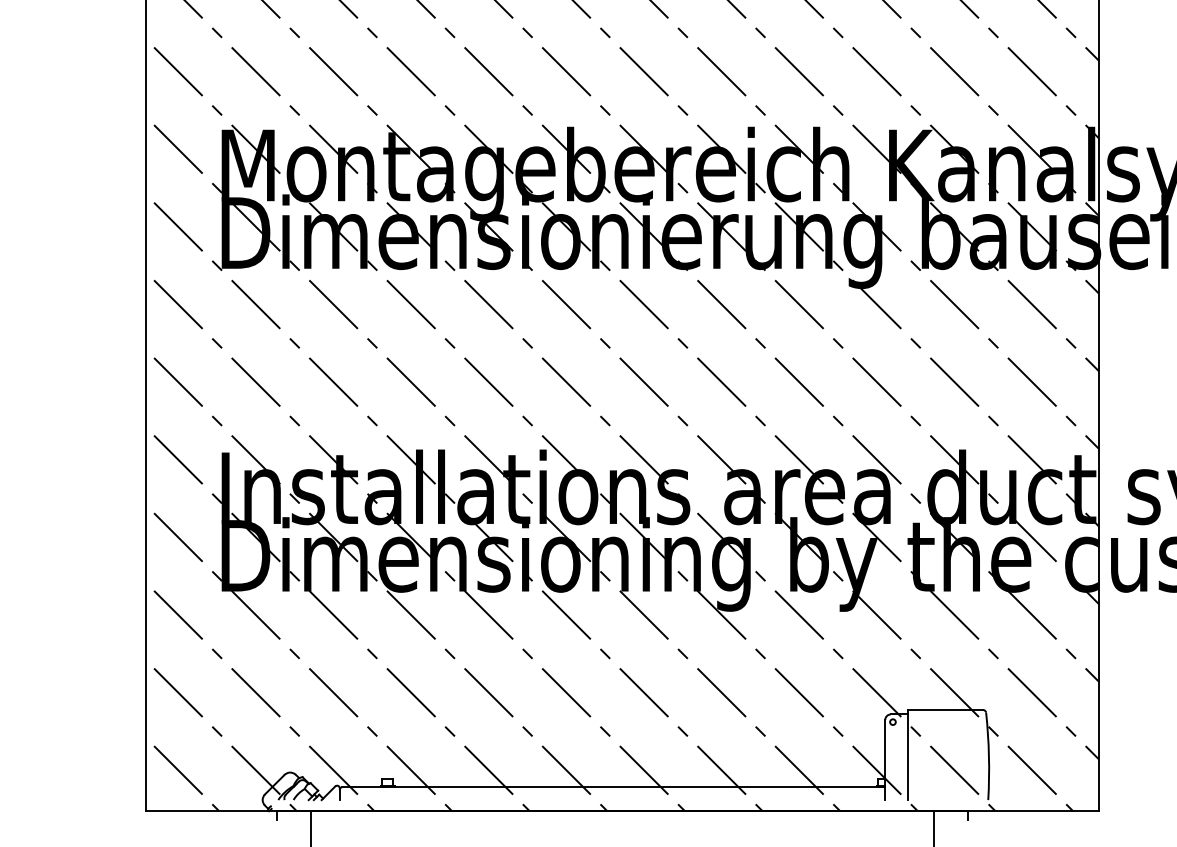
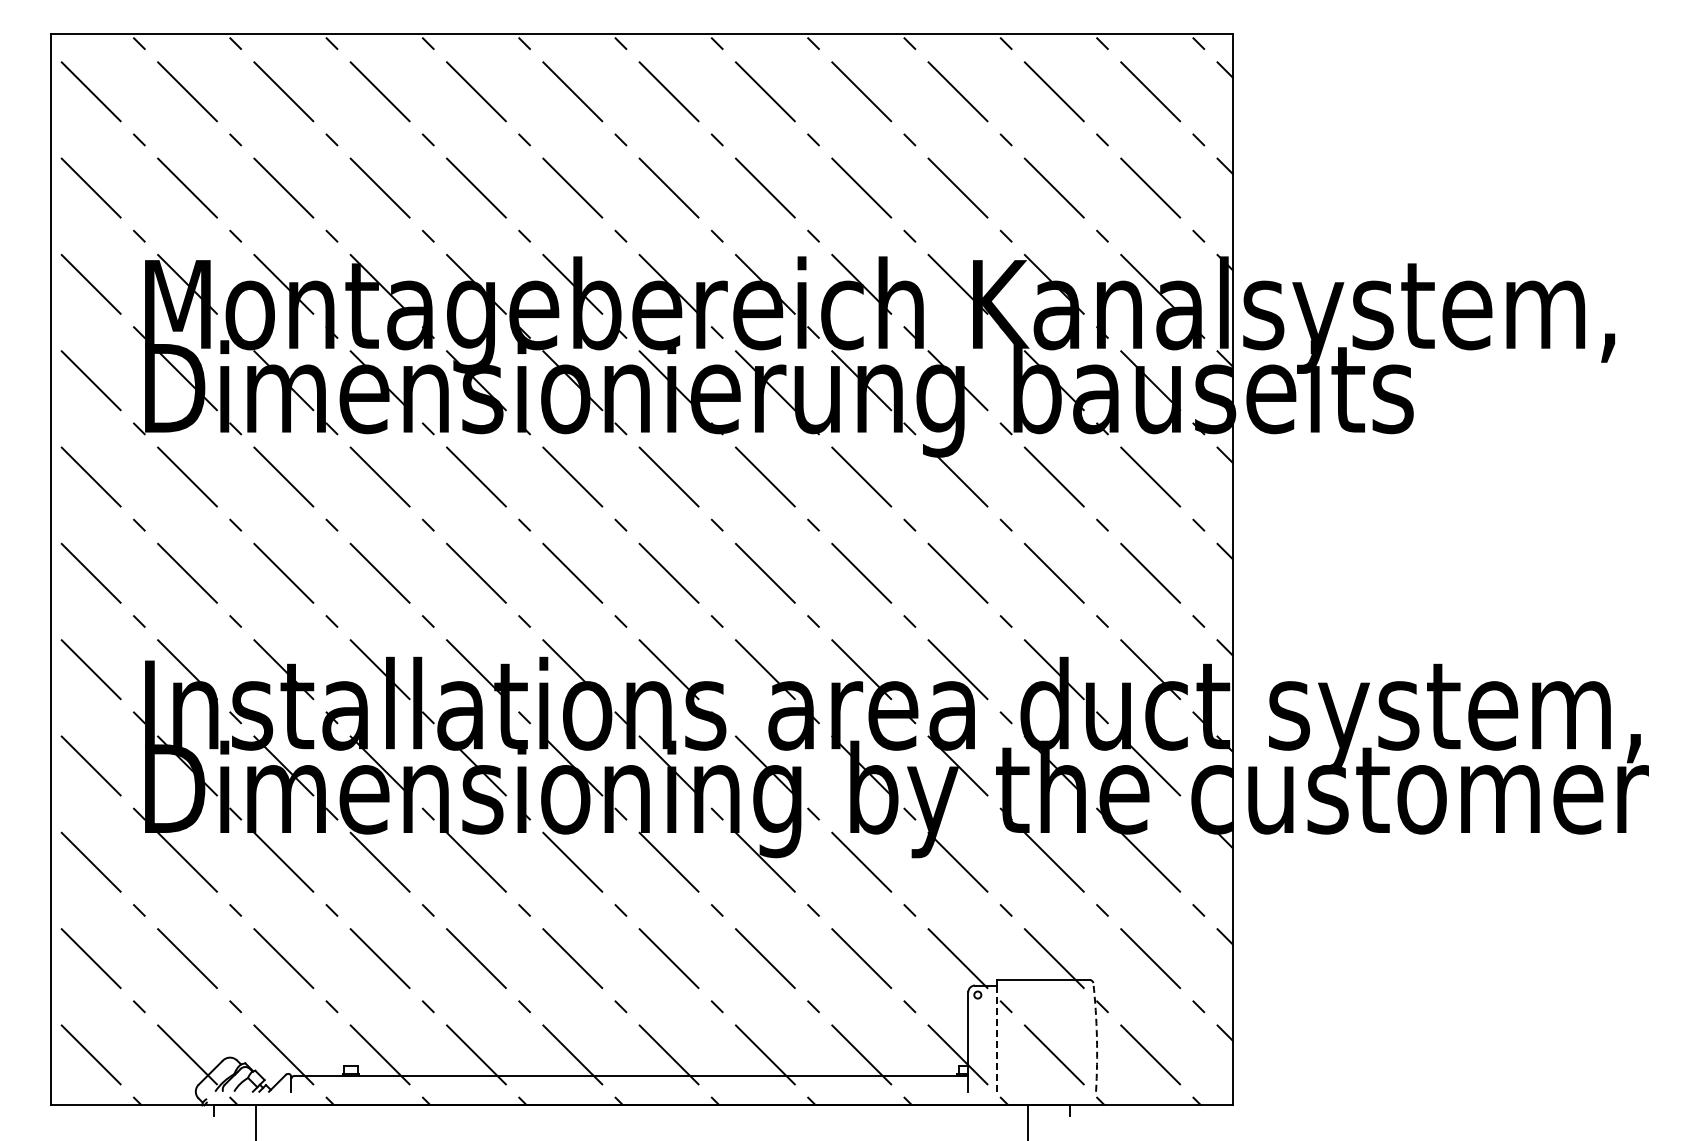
arc: (988, 756) -> (1096, 1037), solid -> dashed
line: (908, 757) -> (996, 1038), solid -> dashed

